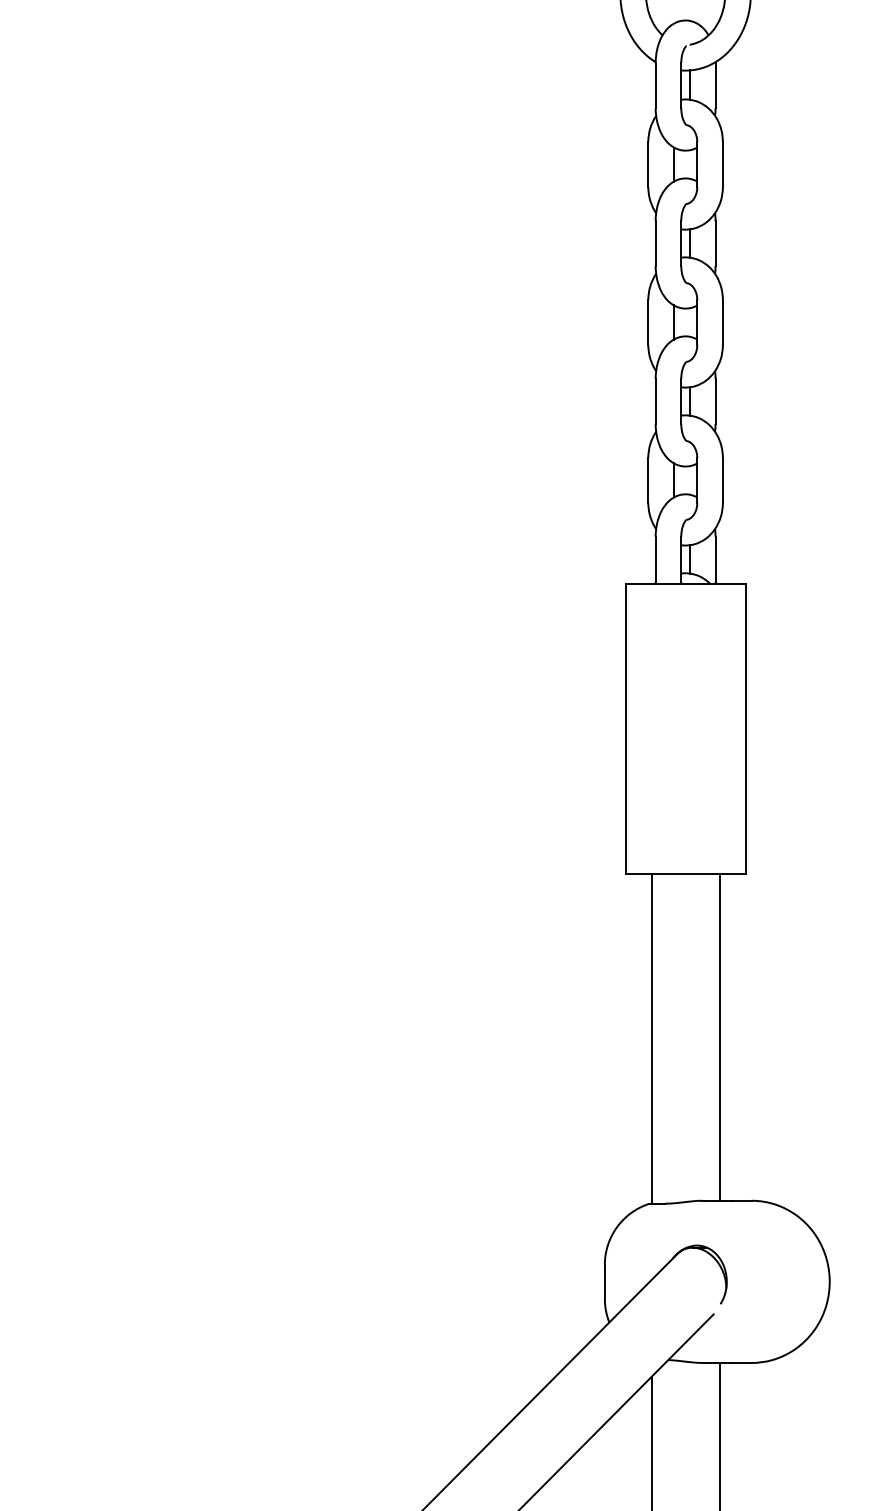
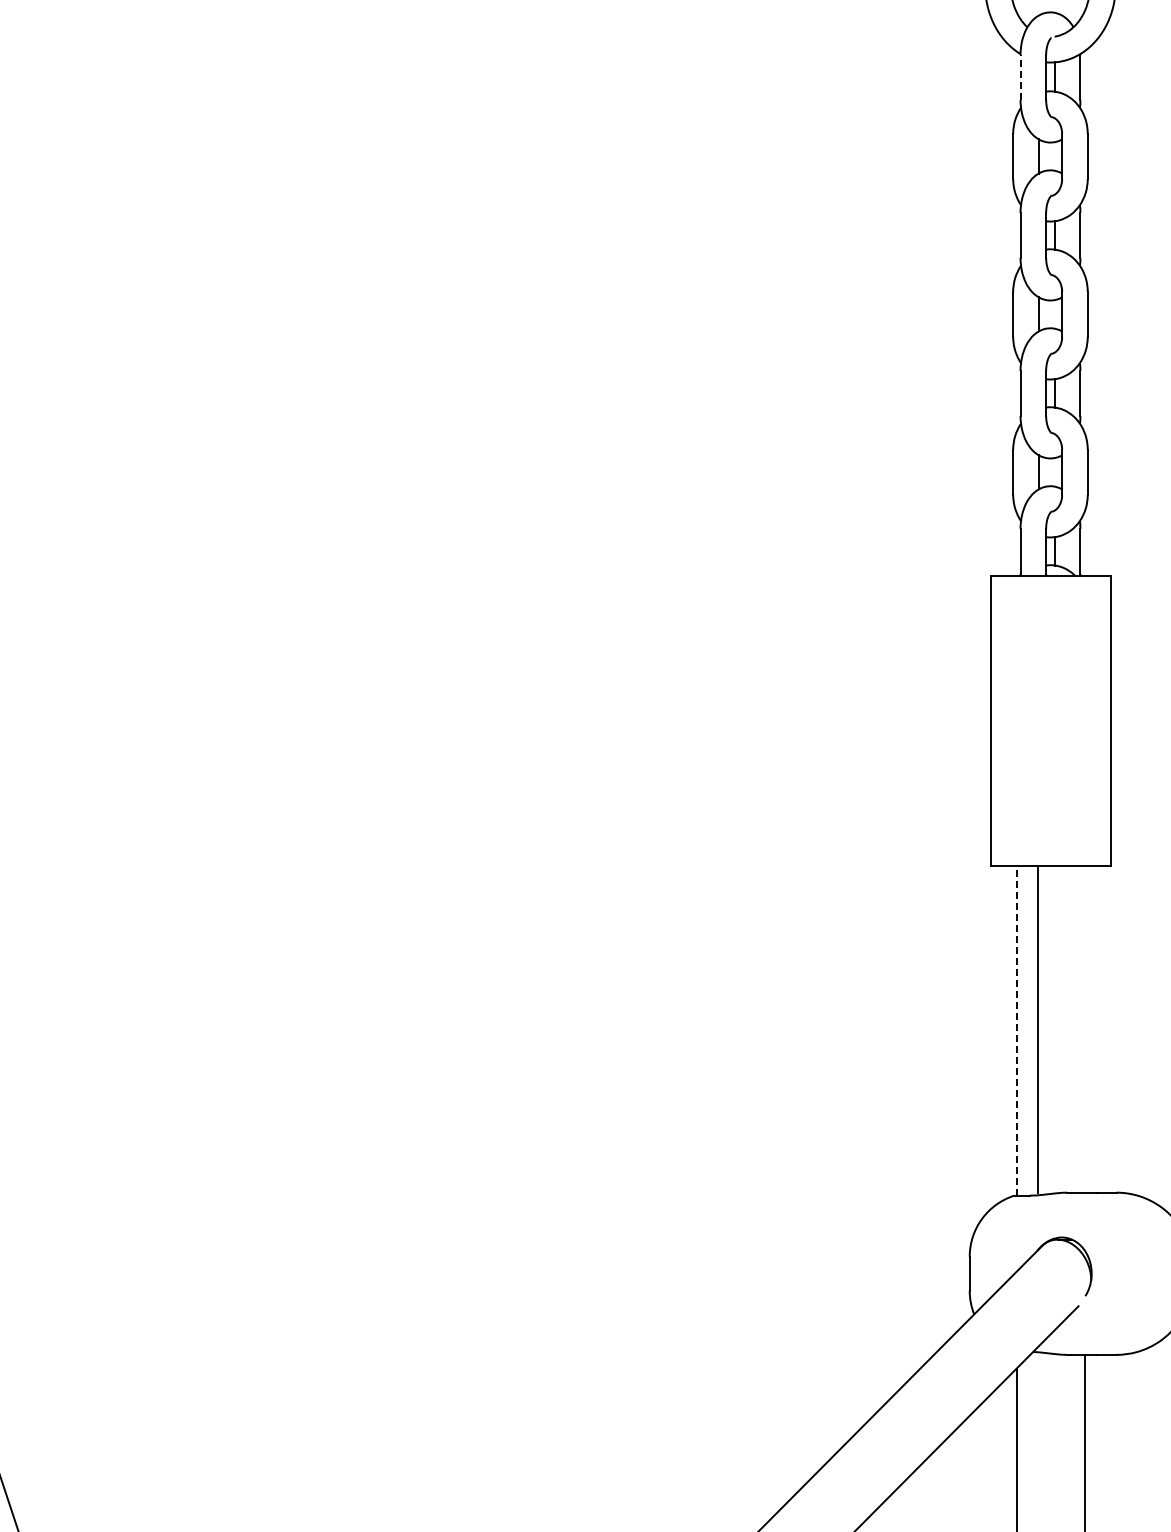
line: (655, 85) -> (1020, 77), solid -> dashed
line: (719, 1037) -> (1037, 1029), moved
line: (651, 1038) -> (1016, 1030), solid -> dashed

